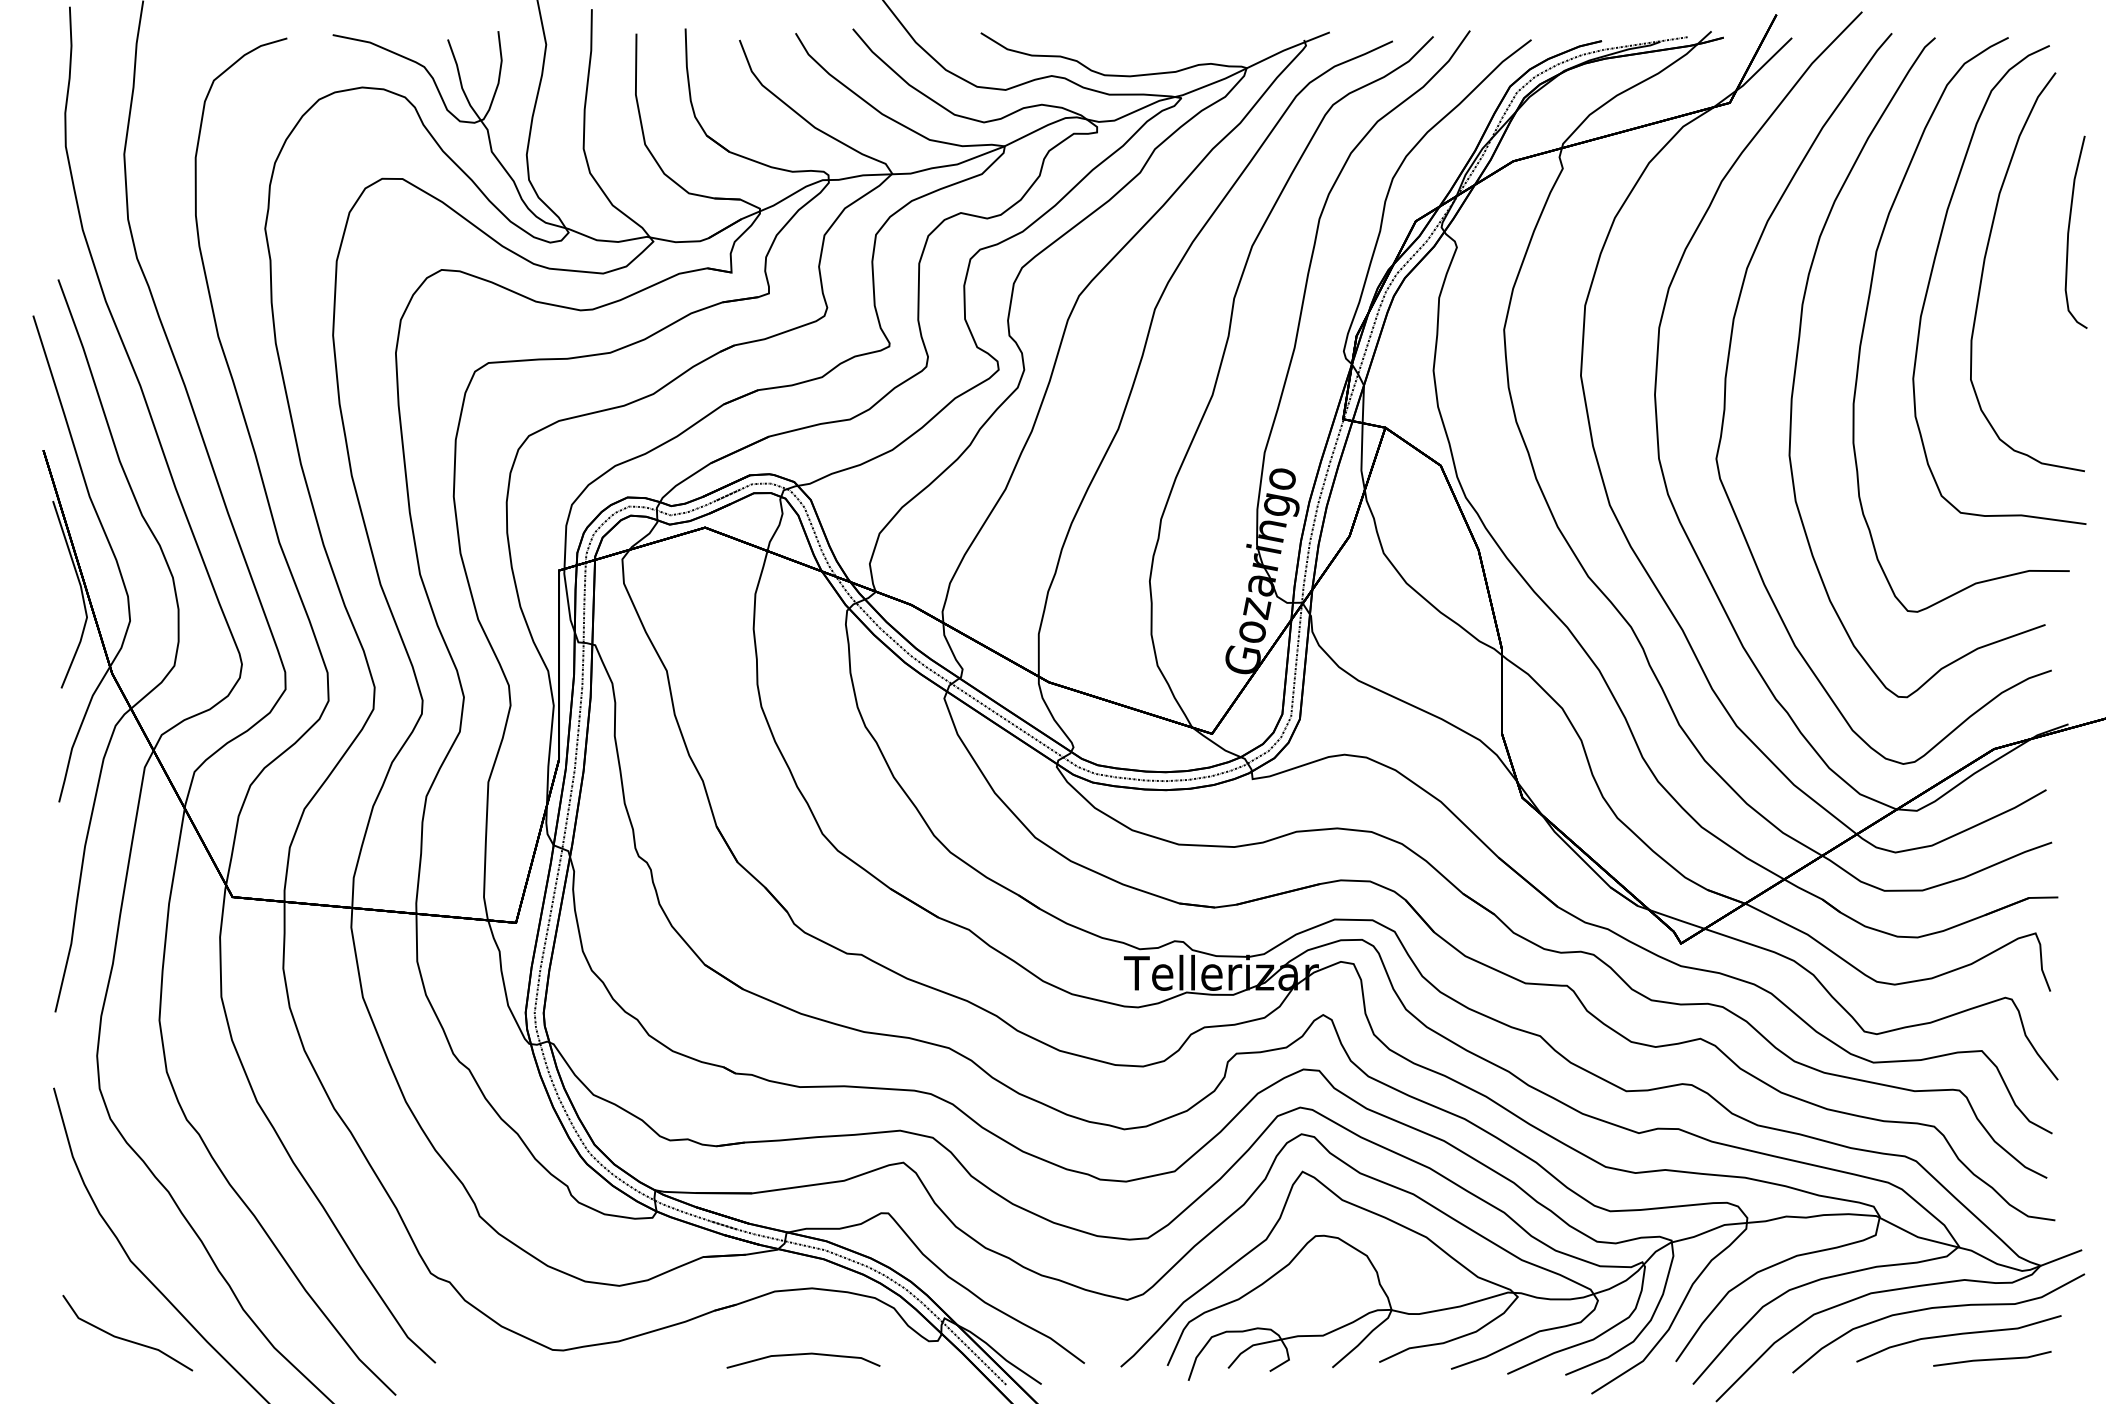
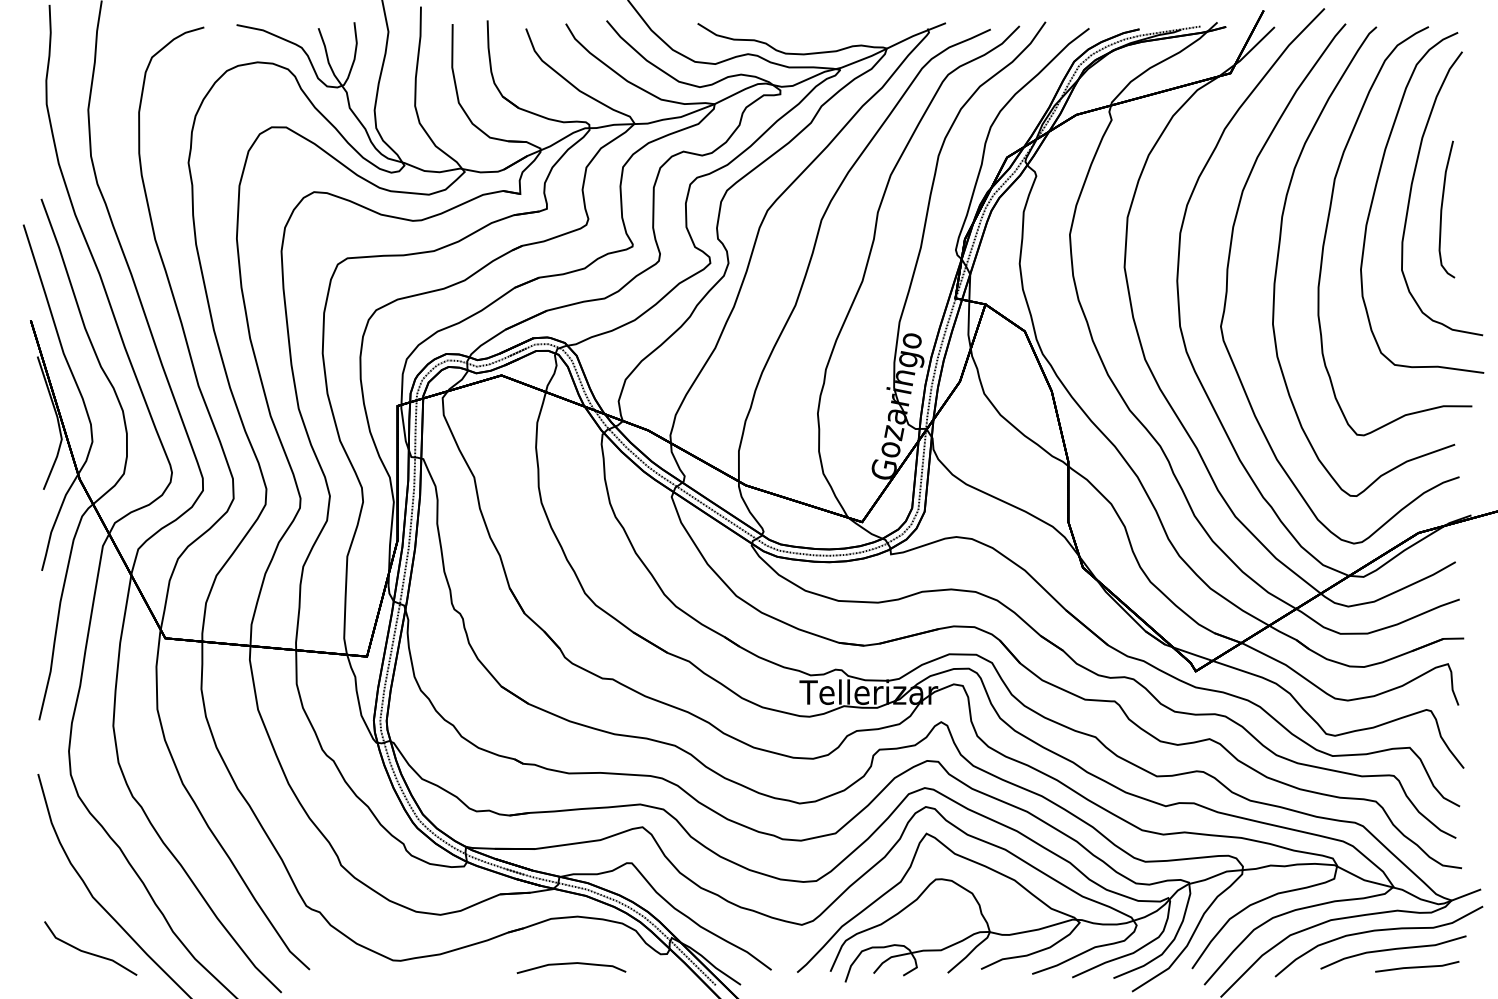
part: (2075, 231) -> (1446, 208), moved

